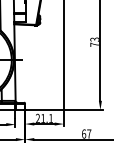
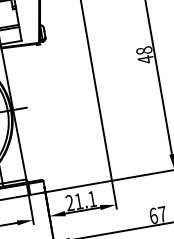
text: (94, 42) -> (144, 55), 73 -> 48

